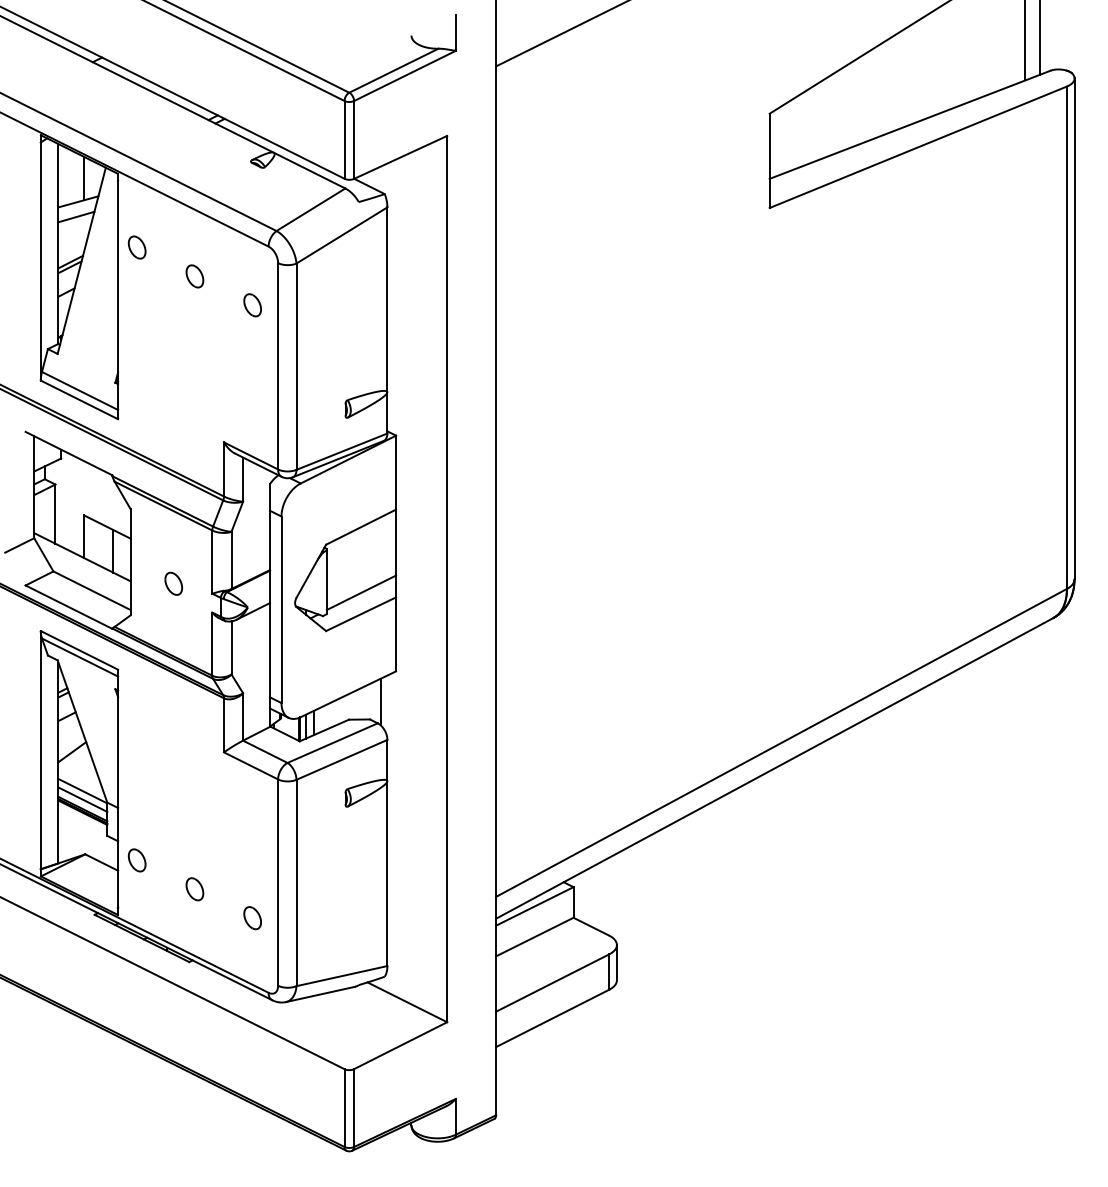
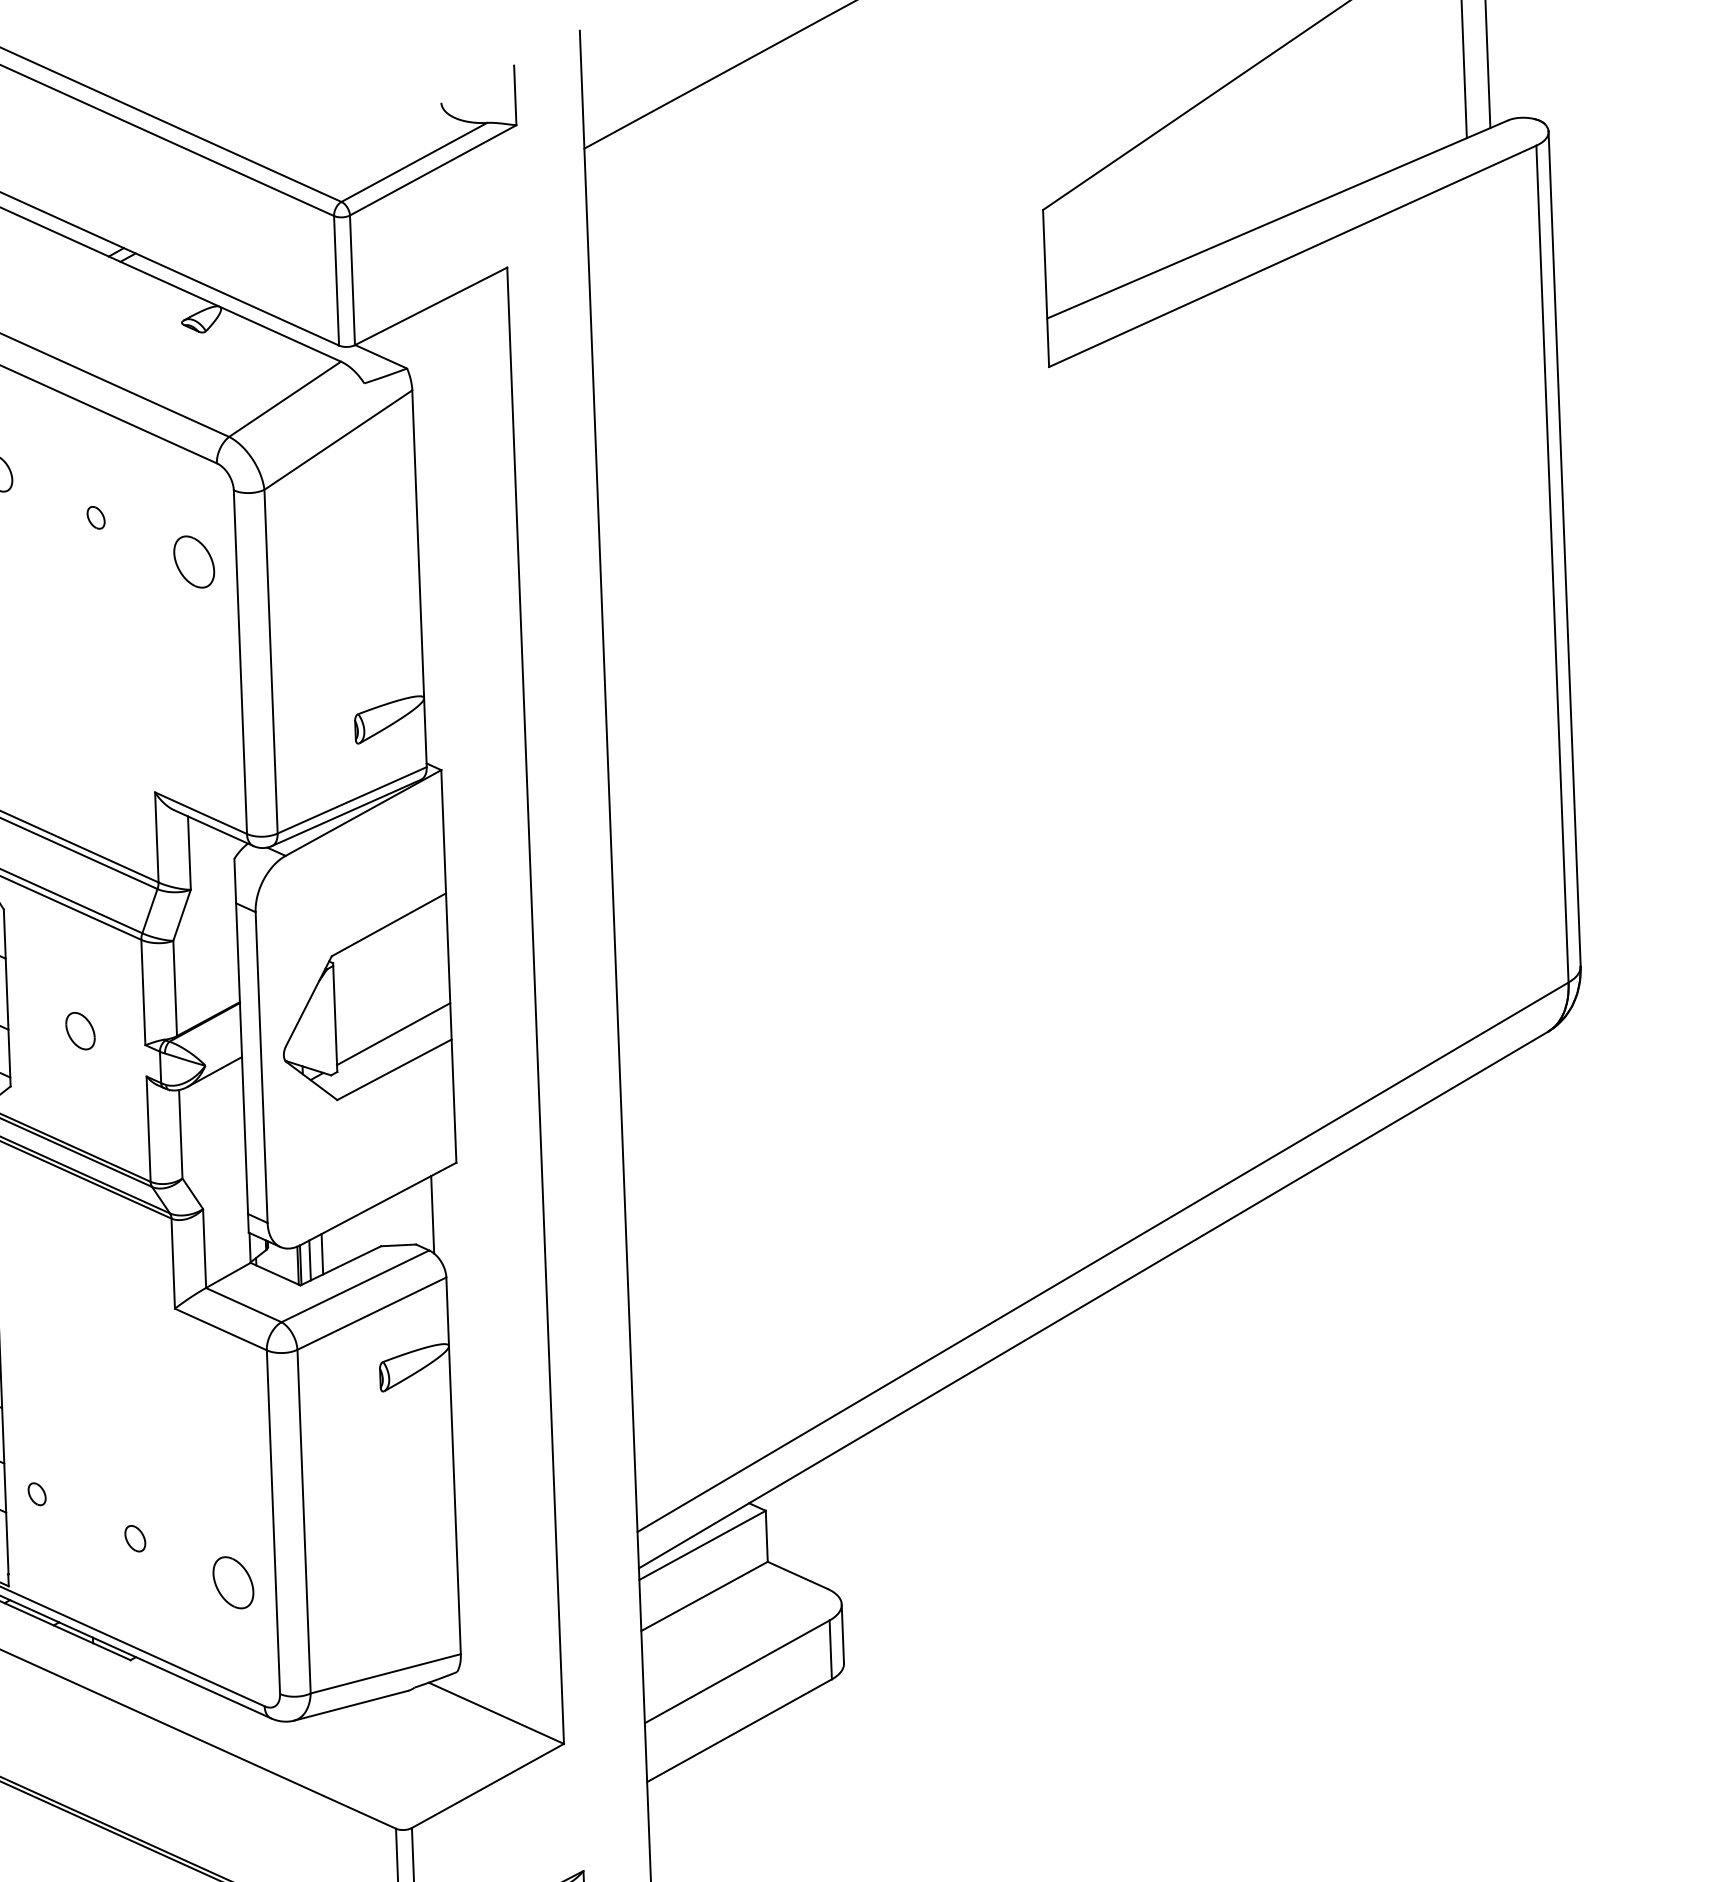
part: (194, 276) -> (95, 517), size x0.6
part: (252, 305) -> (193, 562), size x1.4
part: (136, 860) -> (36, 1494), size x0.6
part: (194, 889) -> (134, 1538), size x0.7
part: (252, 918) -> (233, 1583), size x1.4

